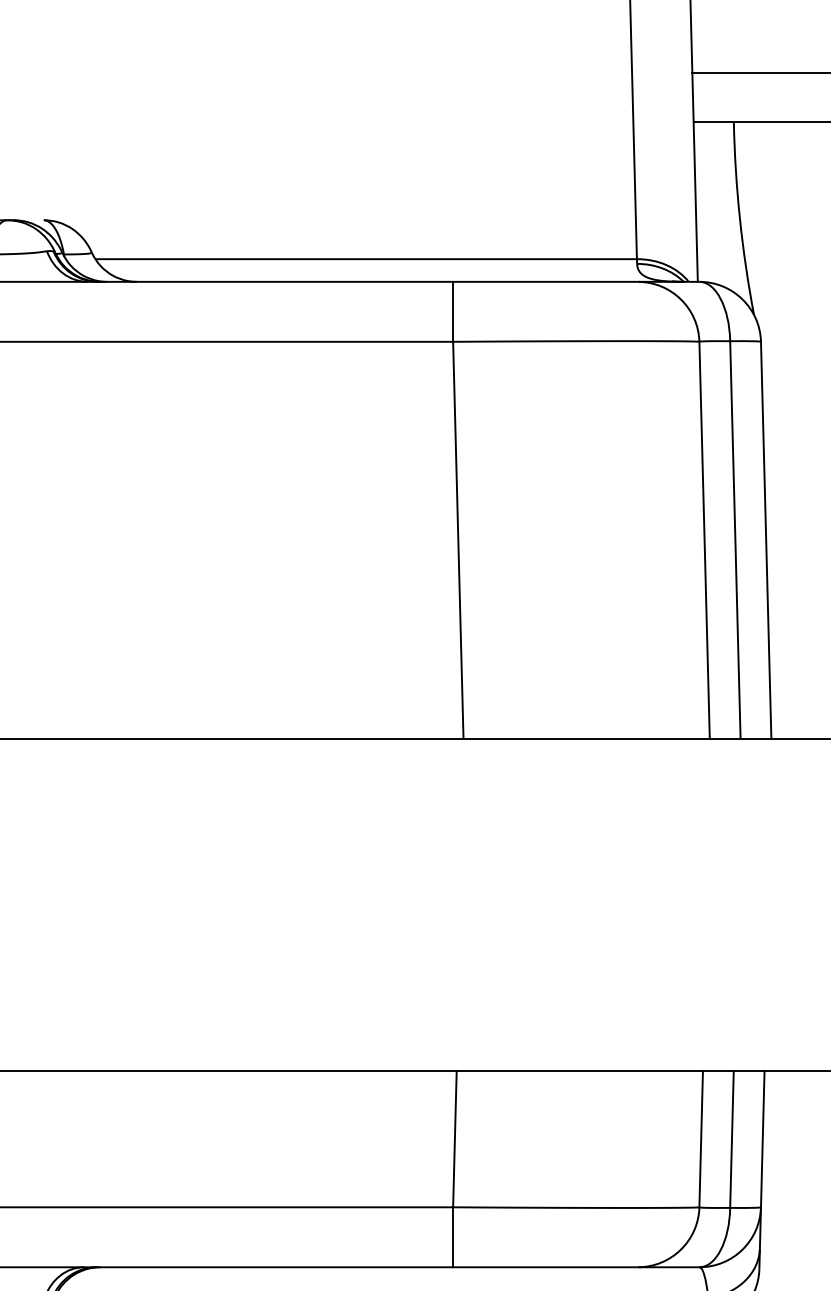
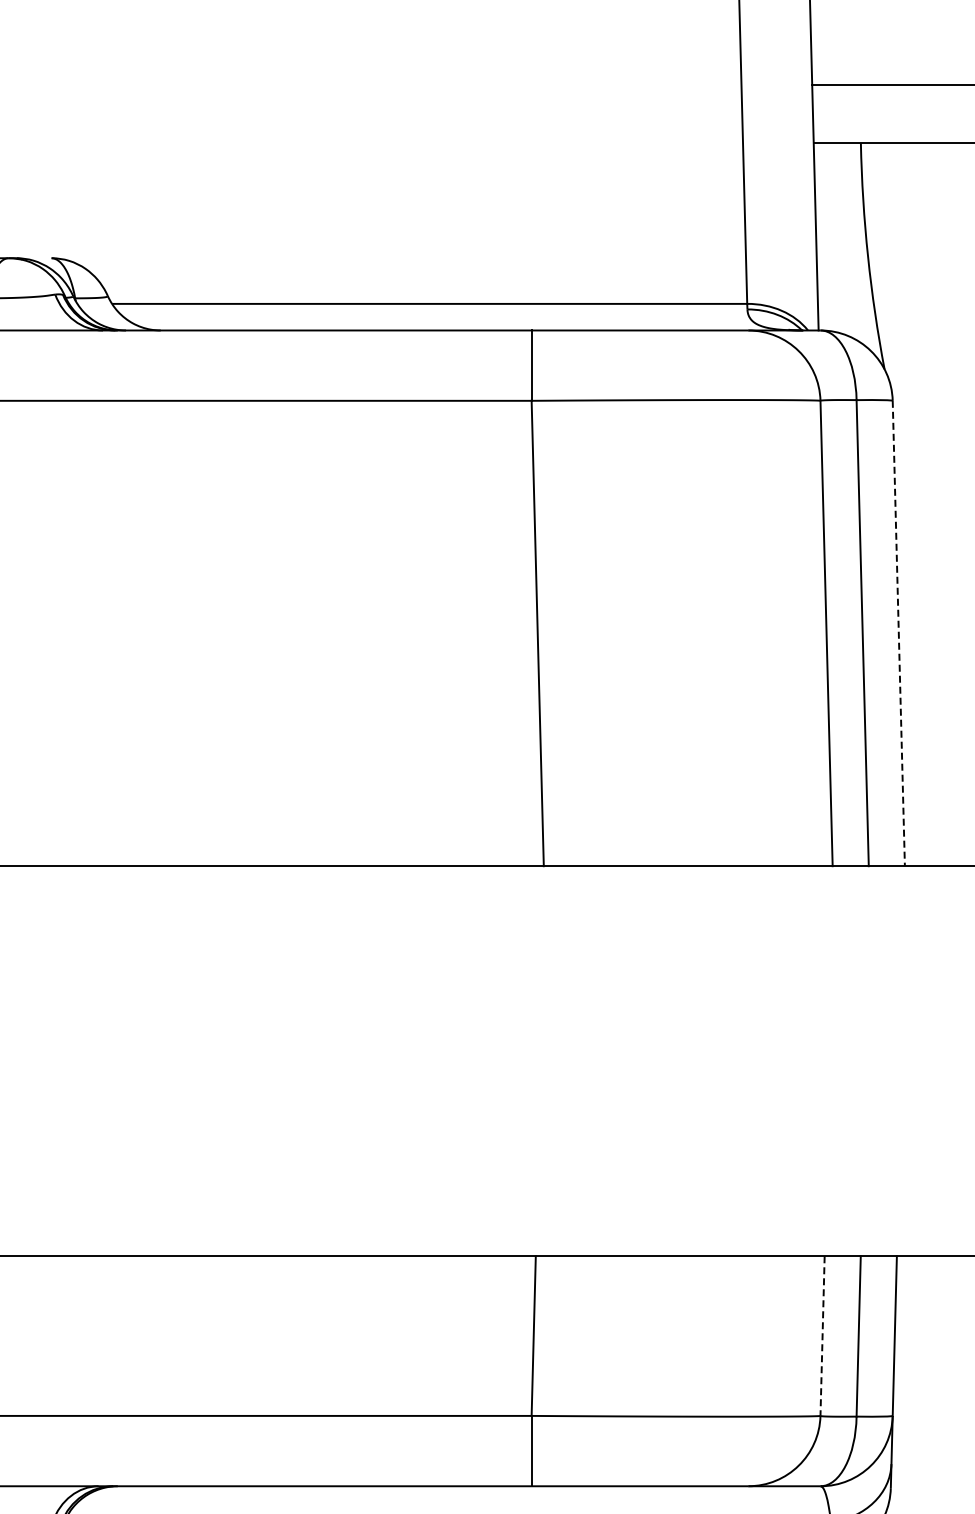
line: (765, 540) -> (898, 633), solid -> dashed
line: (701, 1139) -> (822, 1336), solid -> dashed

